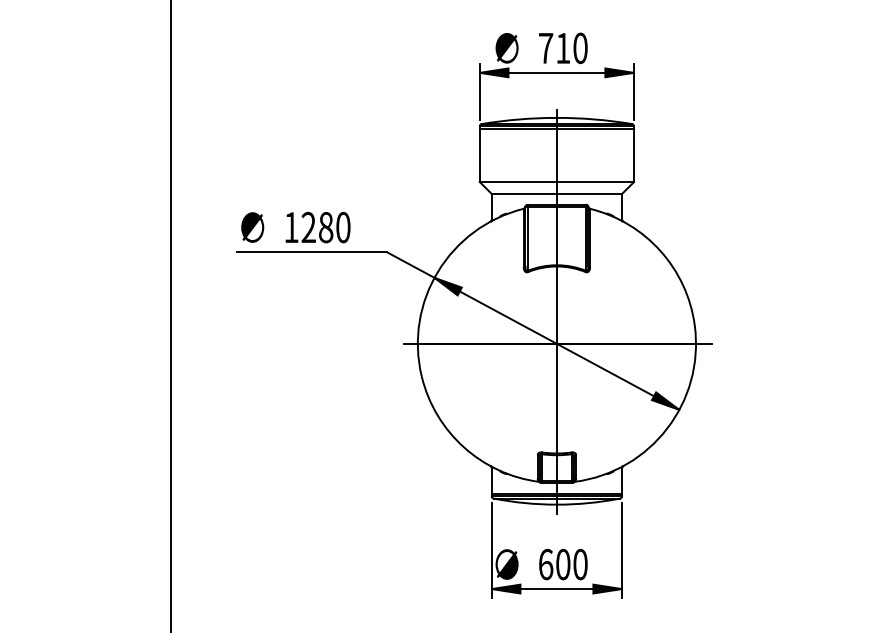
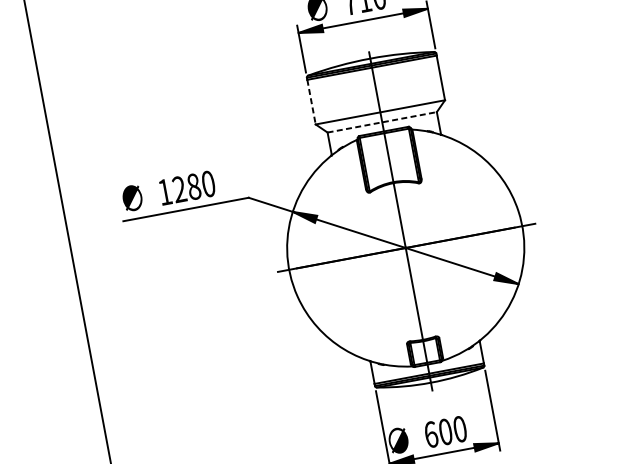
line: (479, 155) -> (311, 102), solid -> dashed
line: (557, 193) -> (382, 121), solid -> dashed

